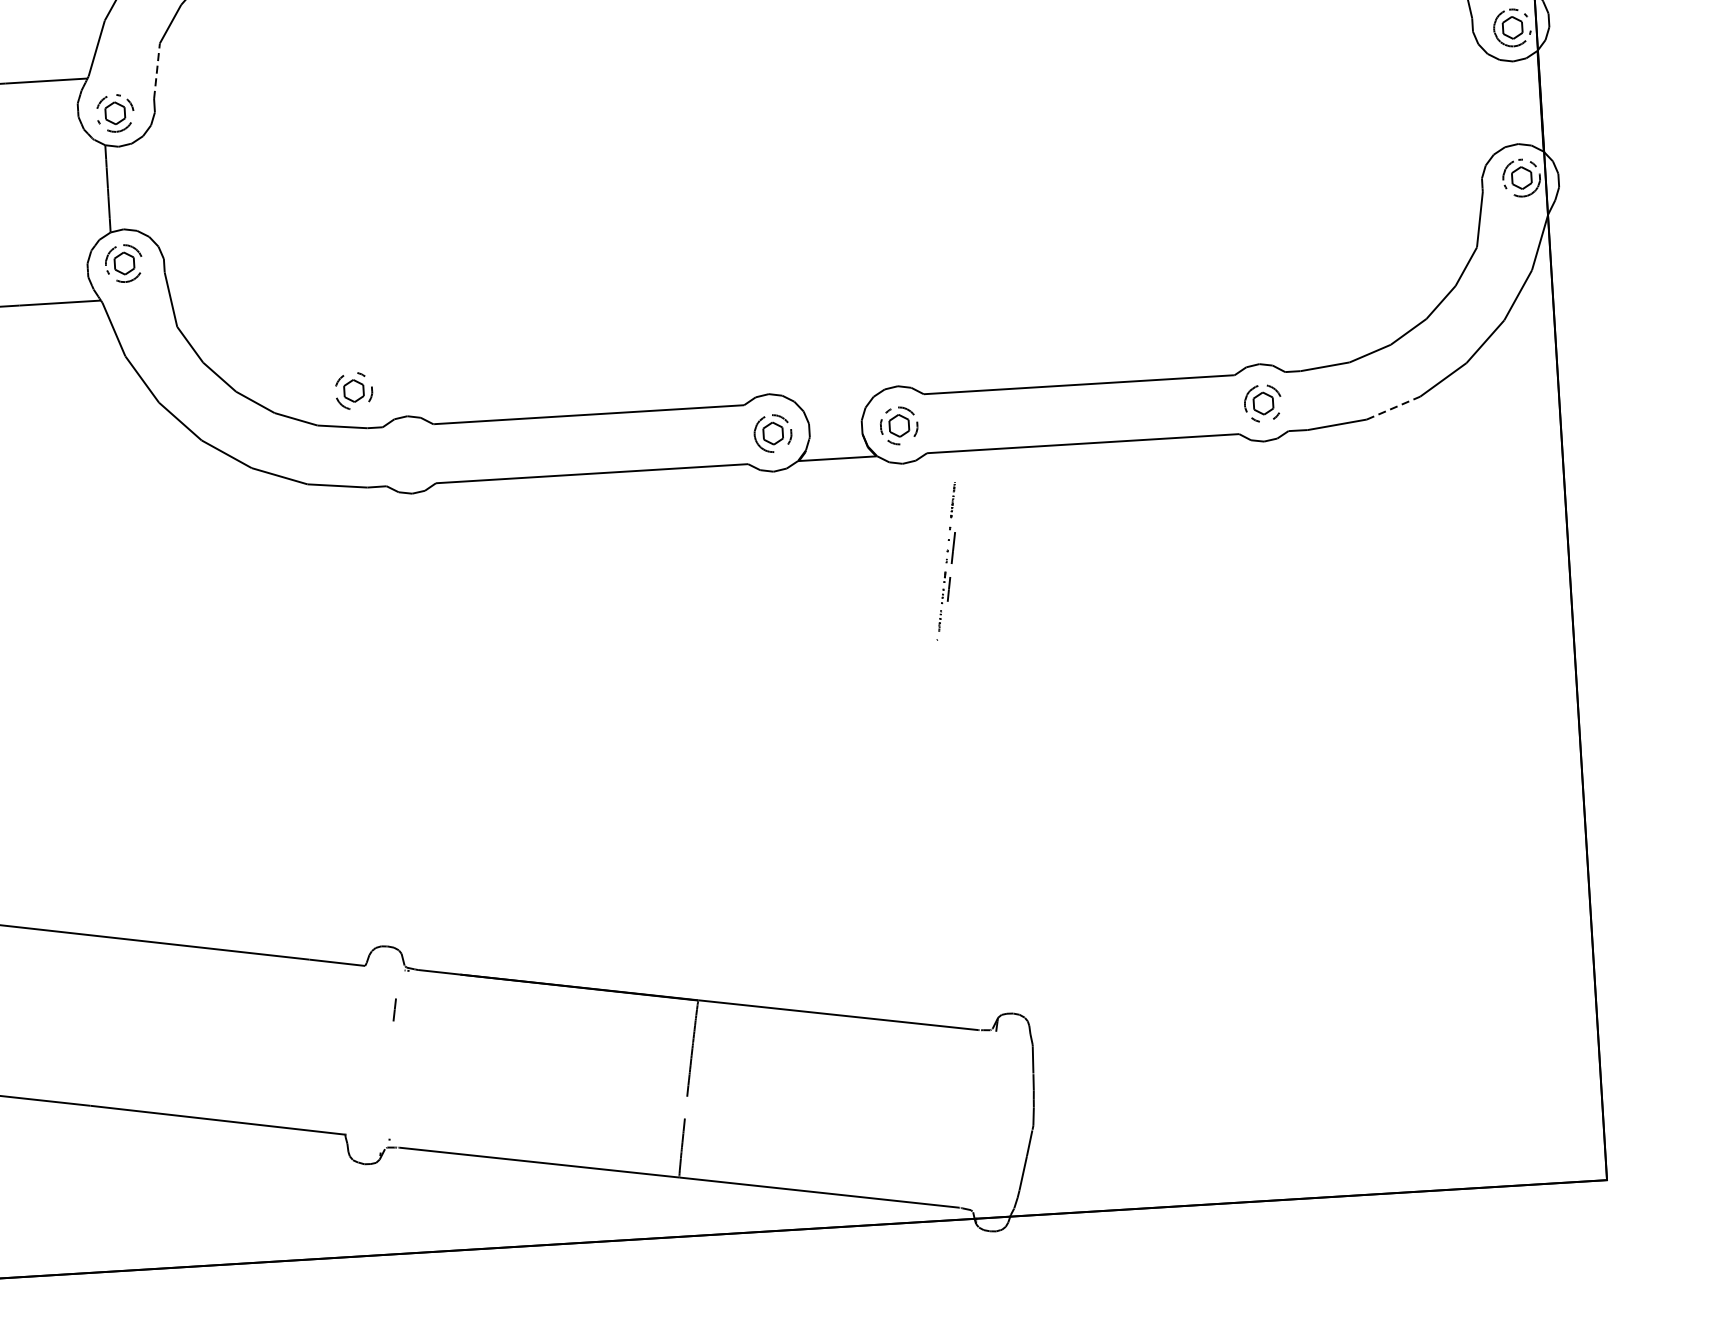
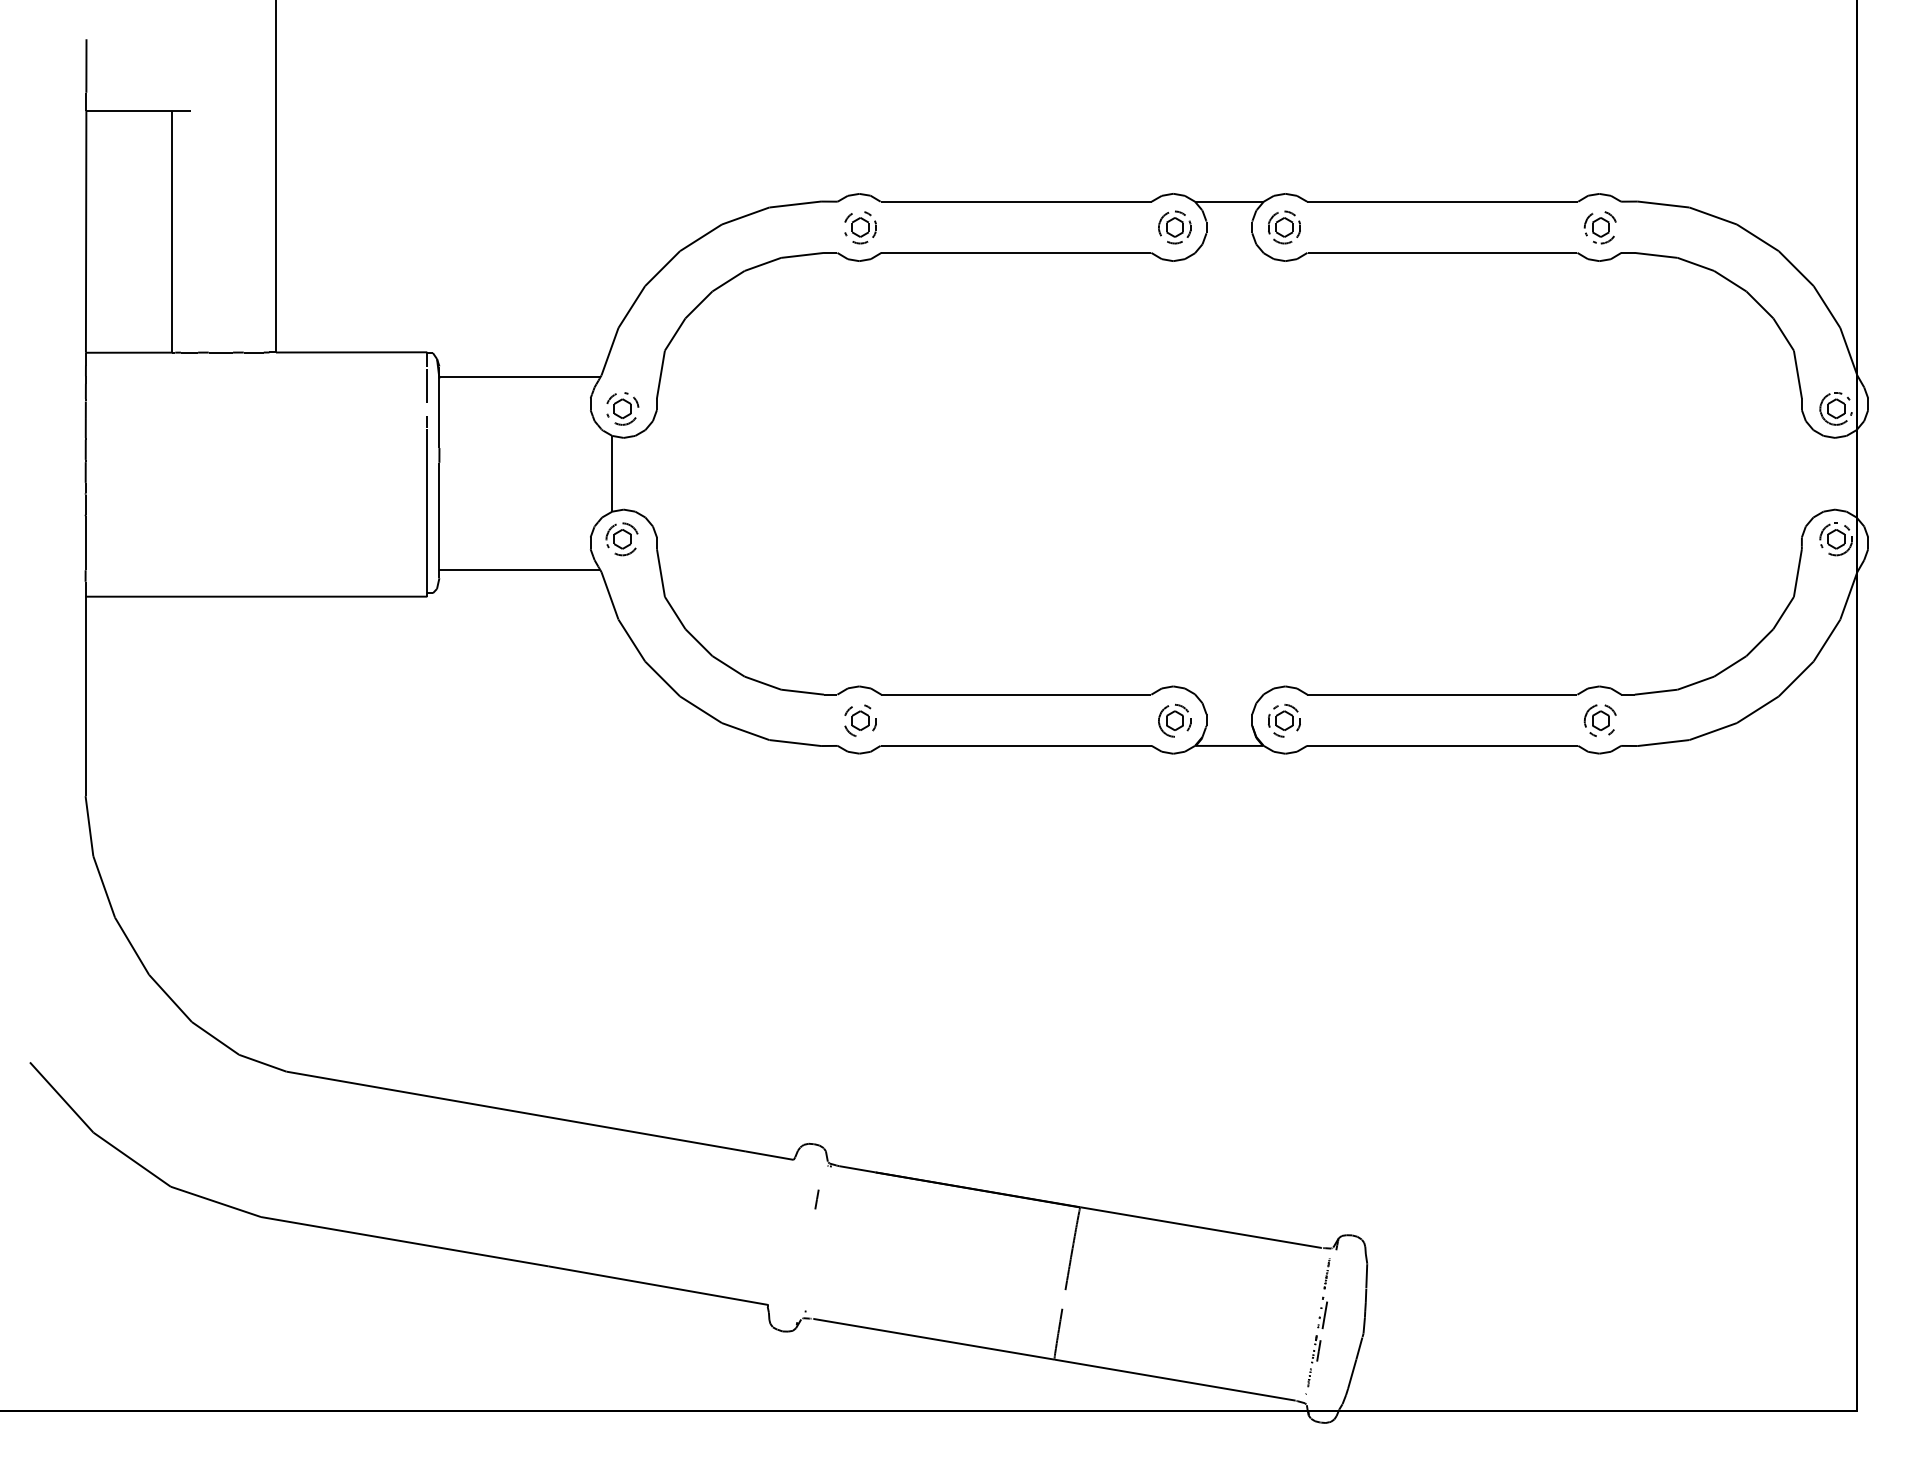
line: (157, 71) -> (661, 374), dashed -> solid
part: (353, 390) -> (860, 720), moved
line: (1393, 408) -> (1713, 731), dashed -> solid
part: (945, 561) -> (1317, 1326), moved

